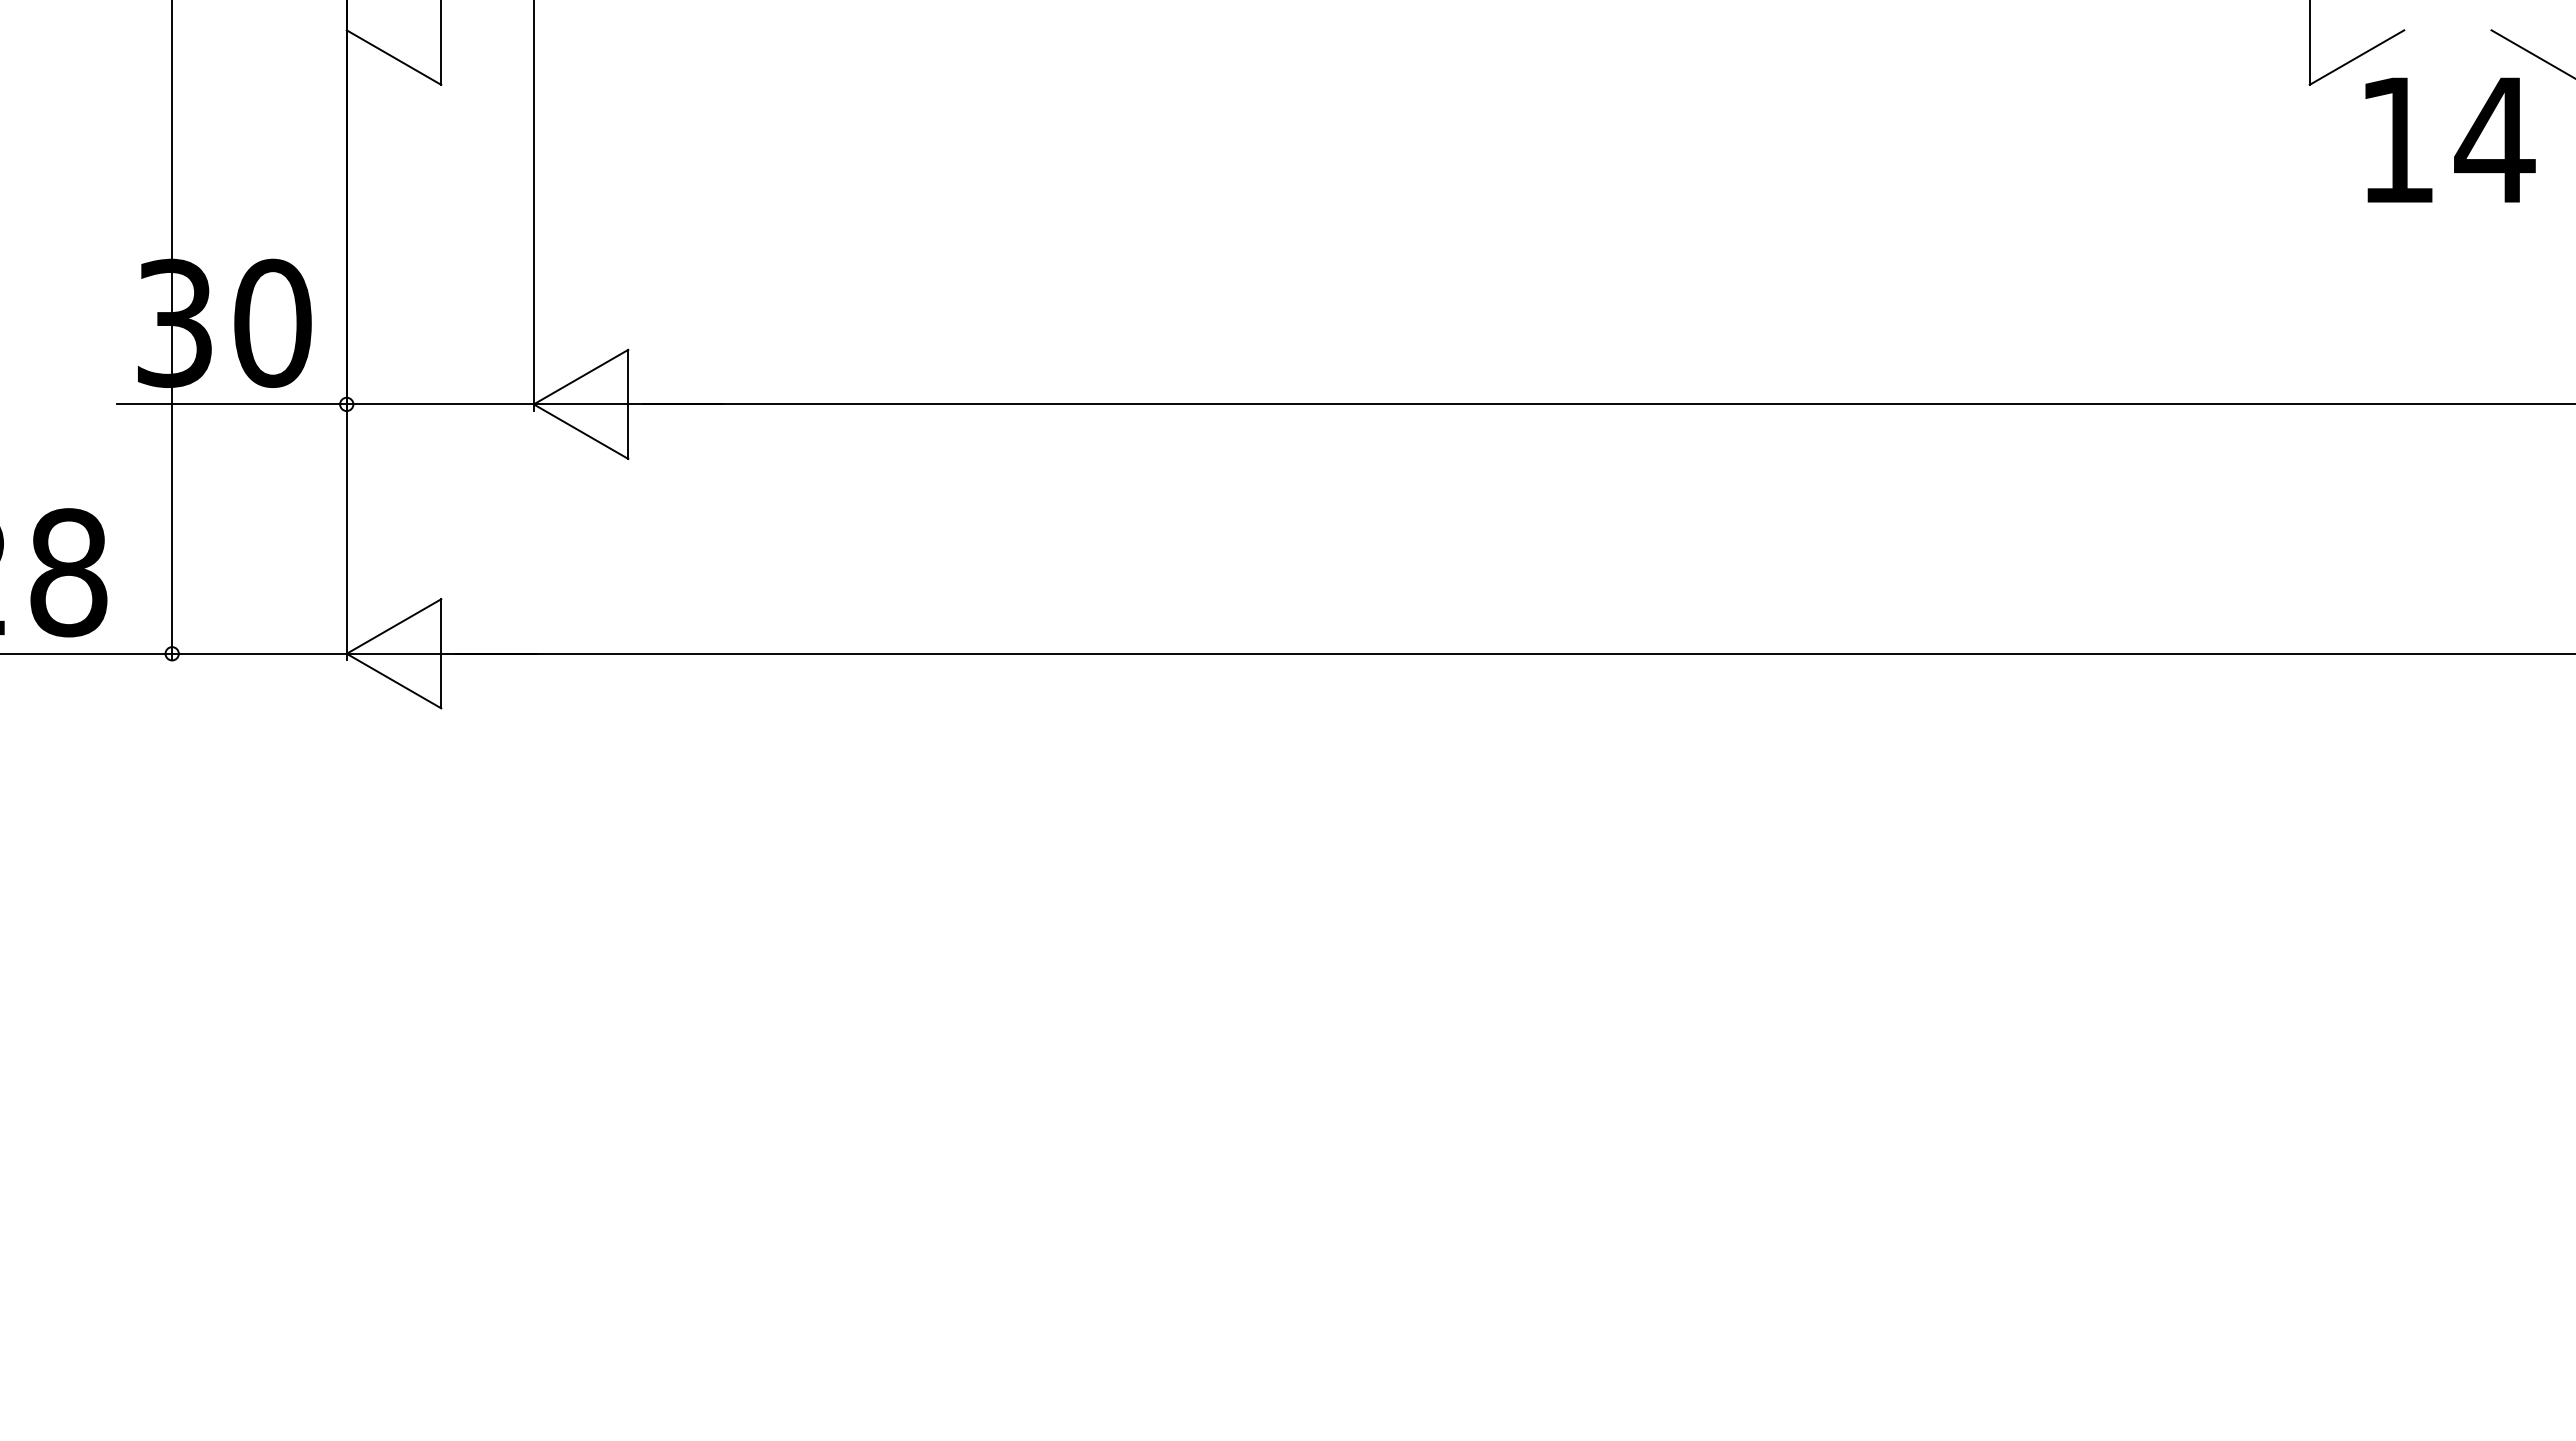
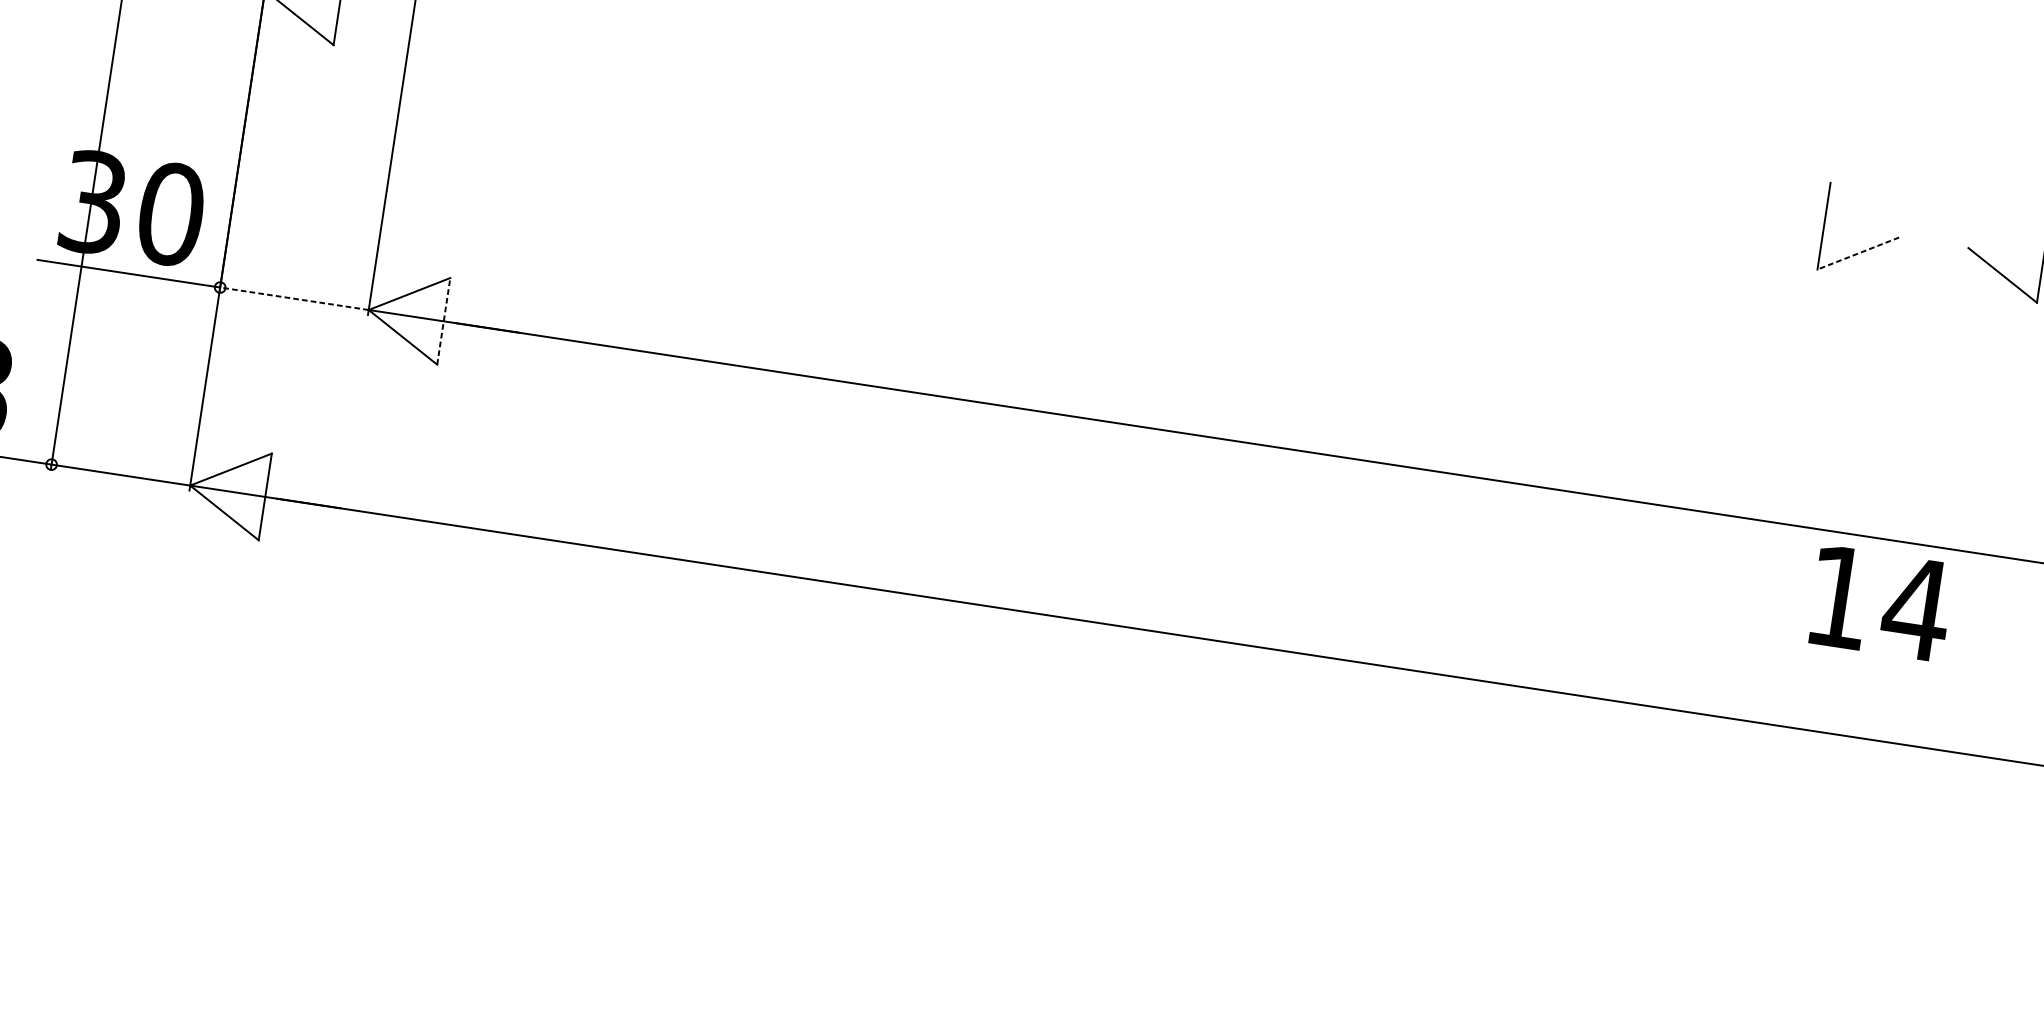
line: (2356, 57) -> (1857, 253), solid -> dashed
text: (2450, 139) -> (1881, 603), moved
line: (440, 404) -> (294, 298), solid -> dashed
line: (628, 404) -> (443, 321), solid -> dashed

